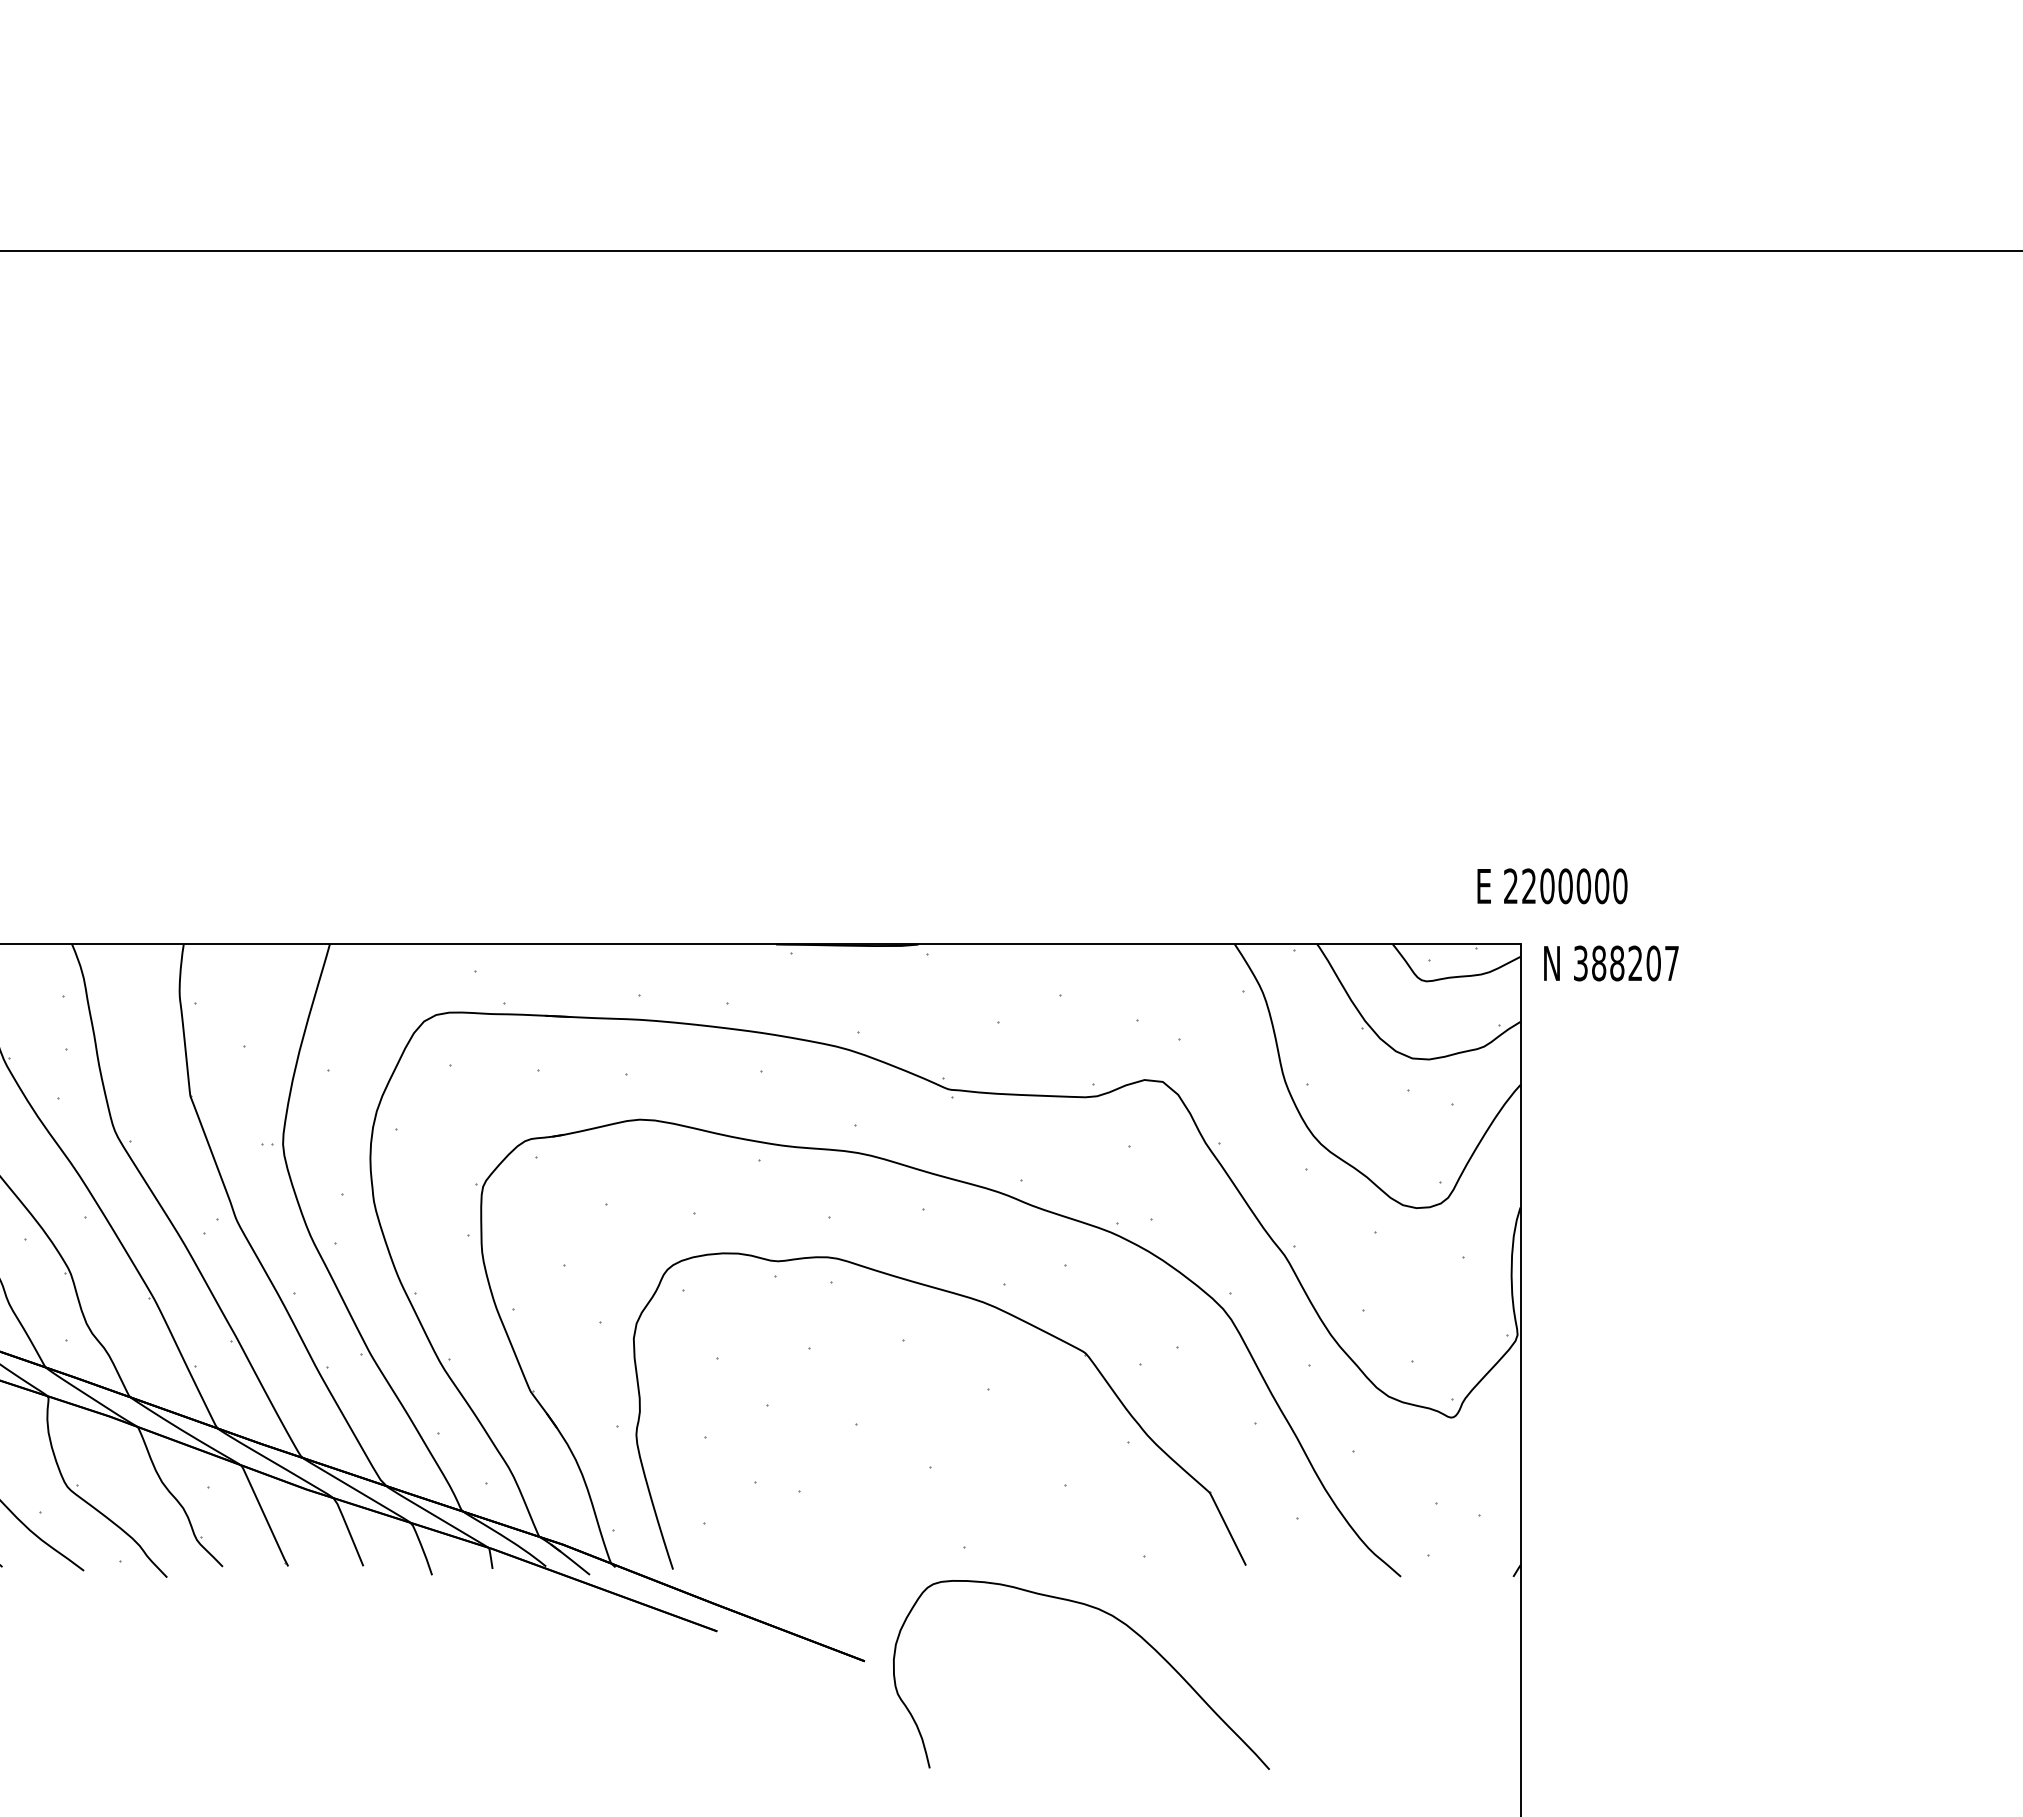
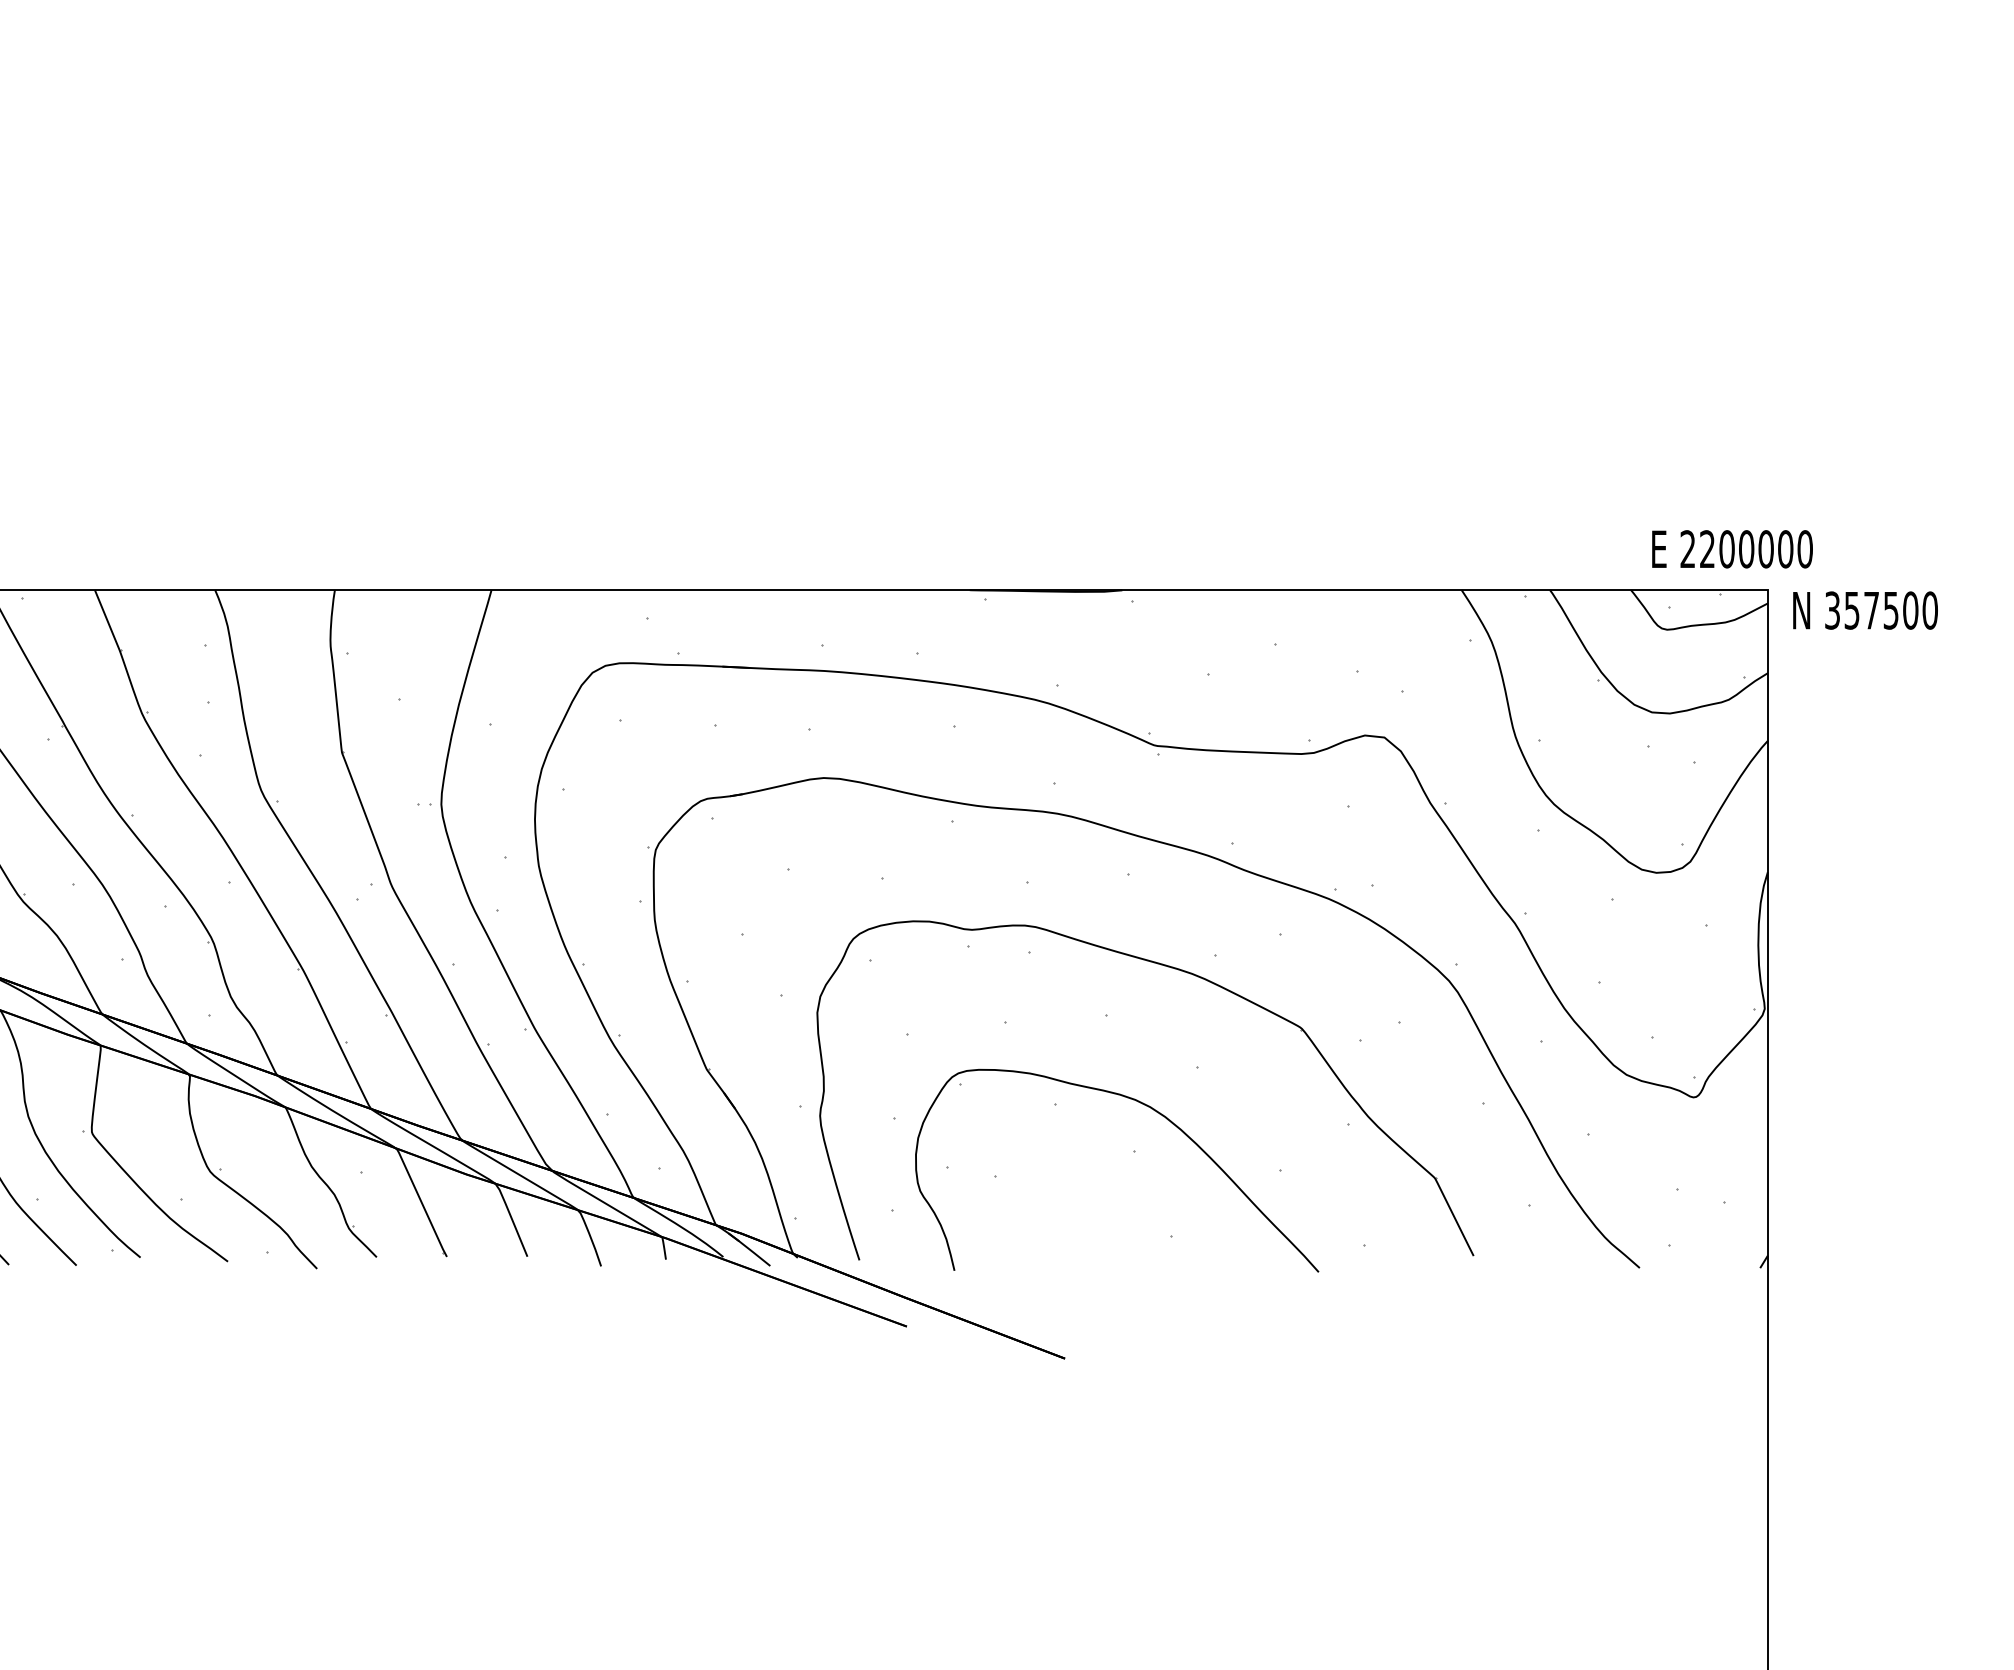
text: (1552, 886) -> (1732, 549), moved
text: (1635, 963) -> (1891, 610), 388207 -> 357500
curve: (1117, 1620) -> (1155, 1112), moved

